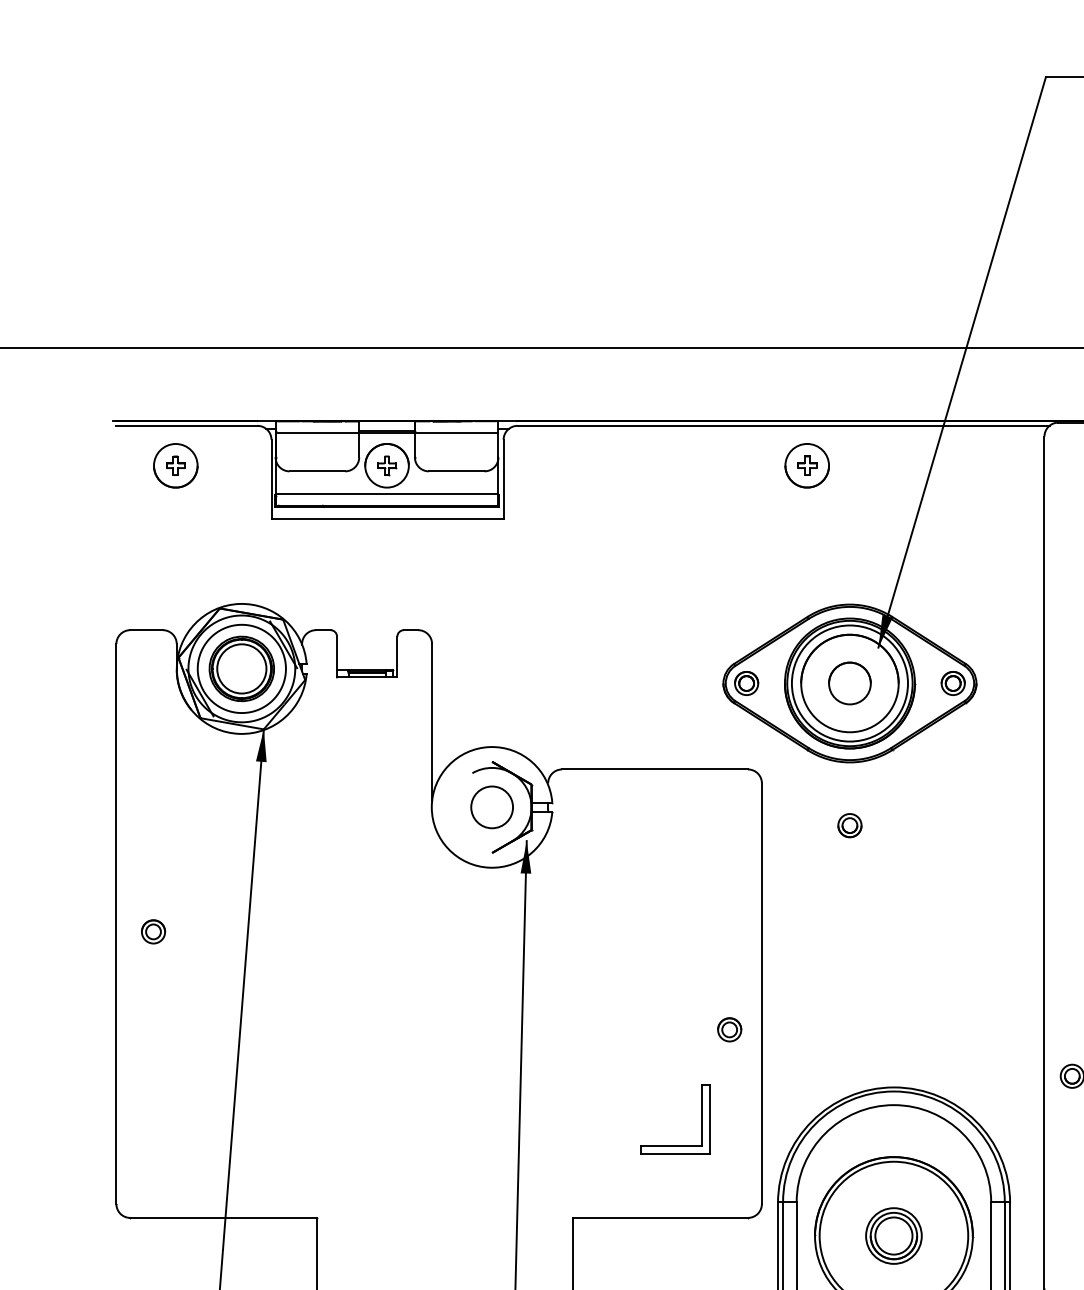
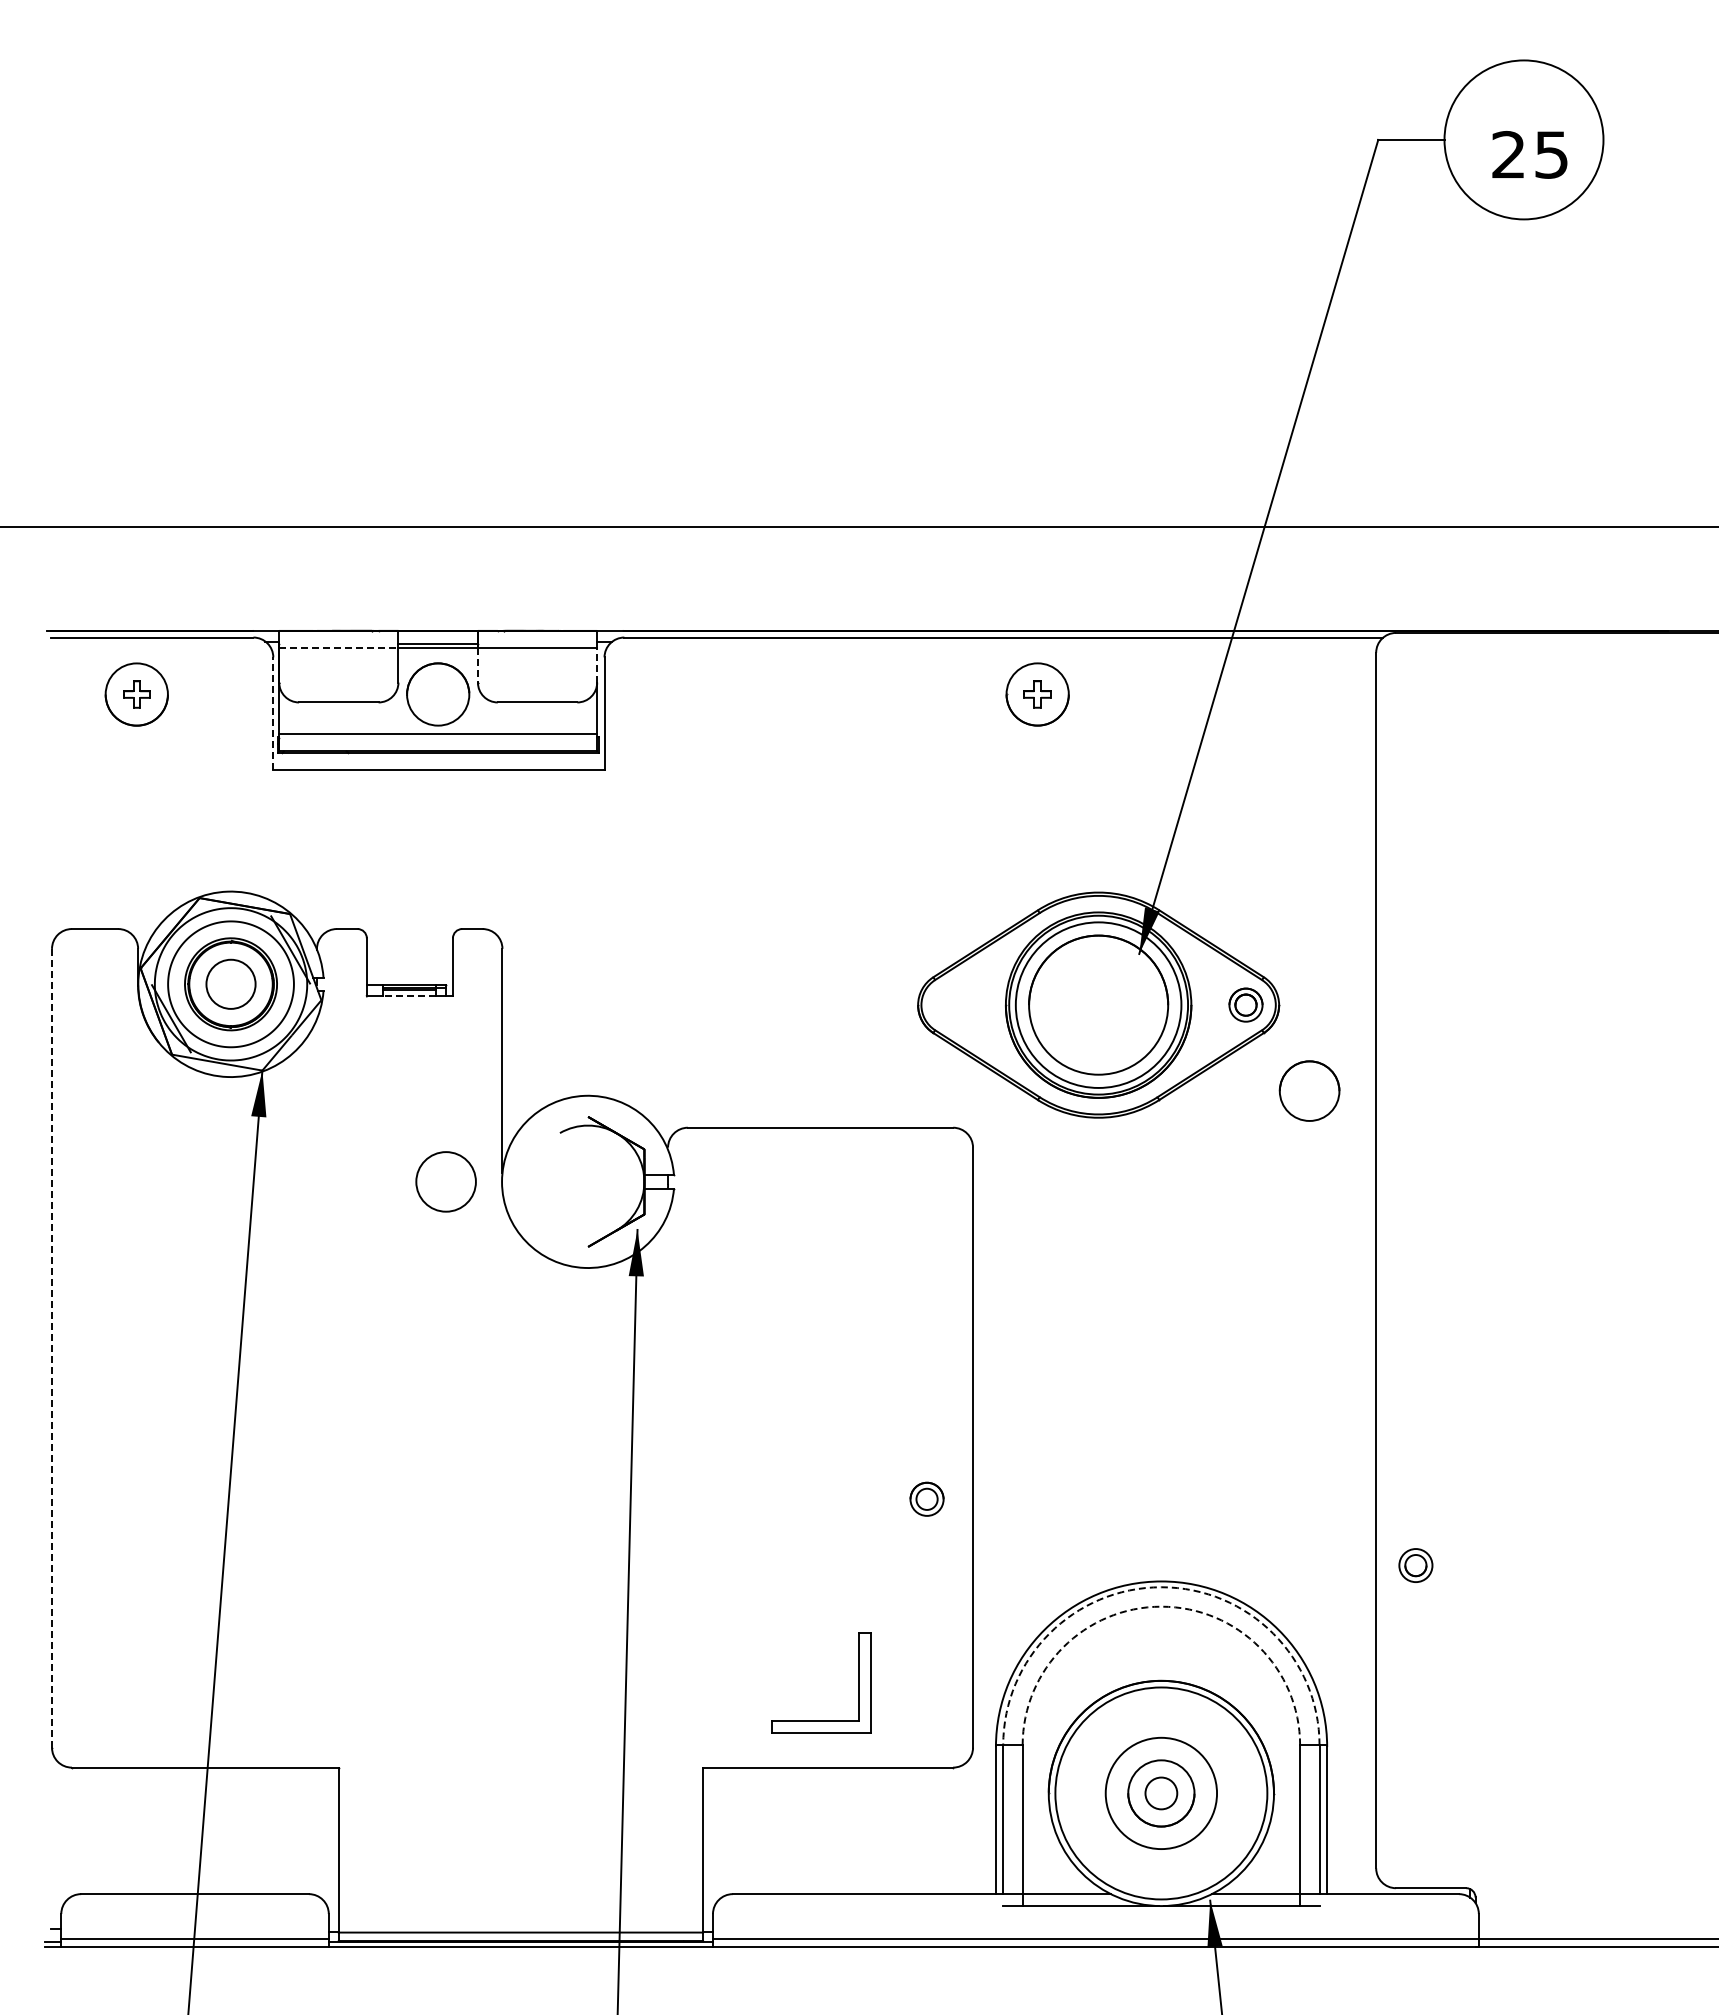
line: (317, 433) -> (338, 648), solid -> dashed
line: (498, 444) -> (597, 664), solid -> dashed
line: (414, 445) -> (477, 665), solid -> dashed
part: (387, 465) -> (438, 694), removed
line: (271, 479) -> (273, 713), solid -> dashed
circle: (241, 669) -> (230, 984), size x0.7
line: (366, 676) -> (409, 995), solid -> dashed
part: (746, 683) -> (950, 1004), removed
part: (849, 683) -> (1309, 1090), moved
circle: (491, 807) -> (445, 1181), moved
part: (849, 825) -> (1098, 1207), removed
line: (116, 924) -> (52, 1348), solid -> dashed
part: (153, 931) -> (104, 1359), removed
arc: (894, 1091) -> (1161, 1587), solid -> dashed
arc: (894, 1105) -> (1161, 1606), solid -> dashed
part: (701, 1119) -> (858, 1682), moved
circle: (893, 1235) -> (1160, 1792), size x0.6
circle: (894, 1236) -> (1161, 1793), size x1.4

